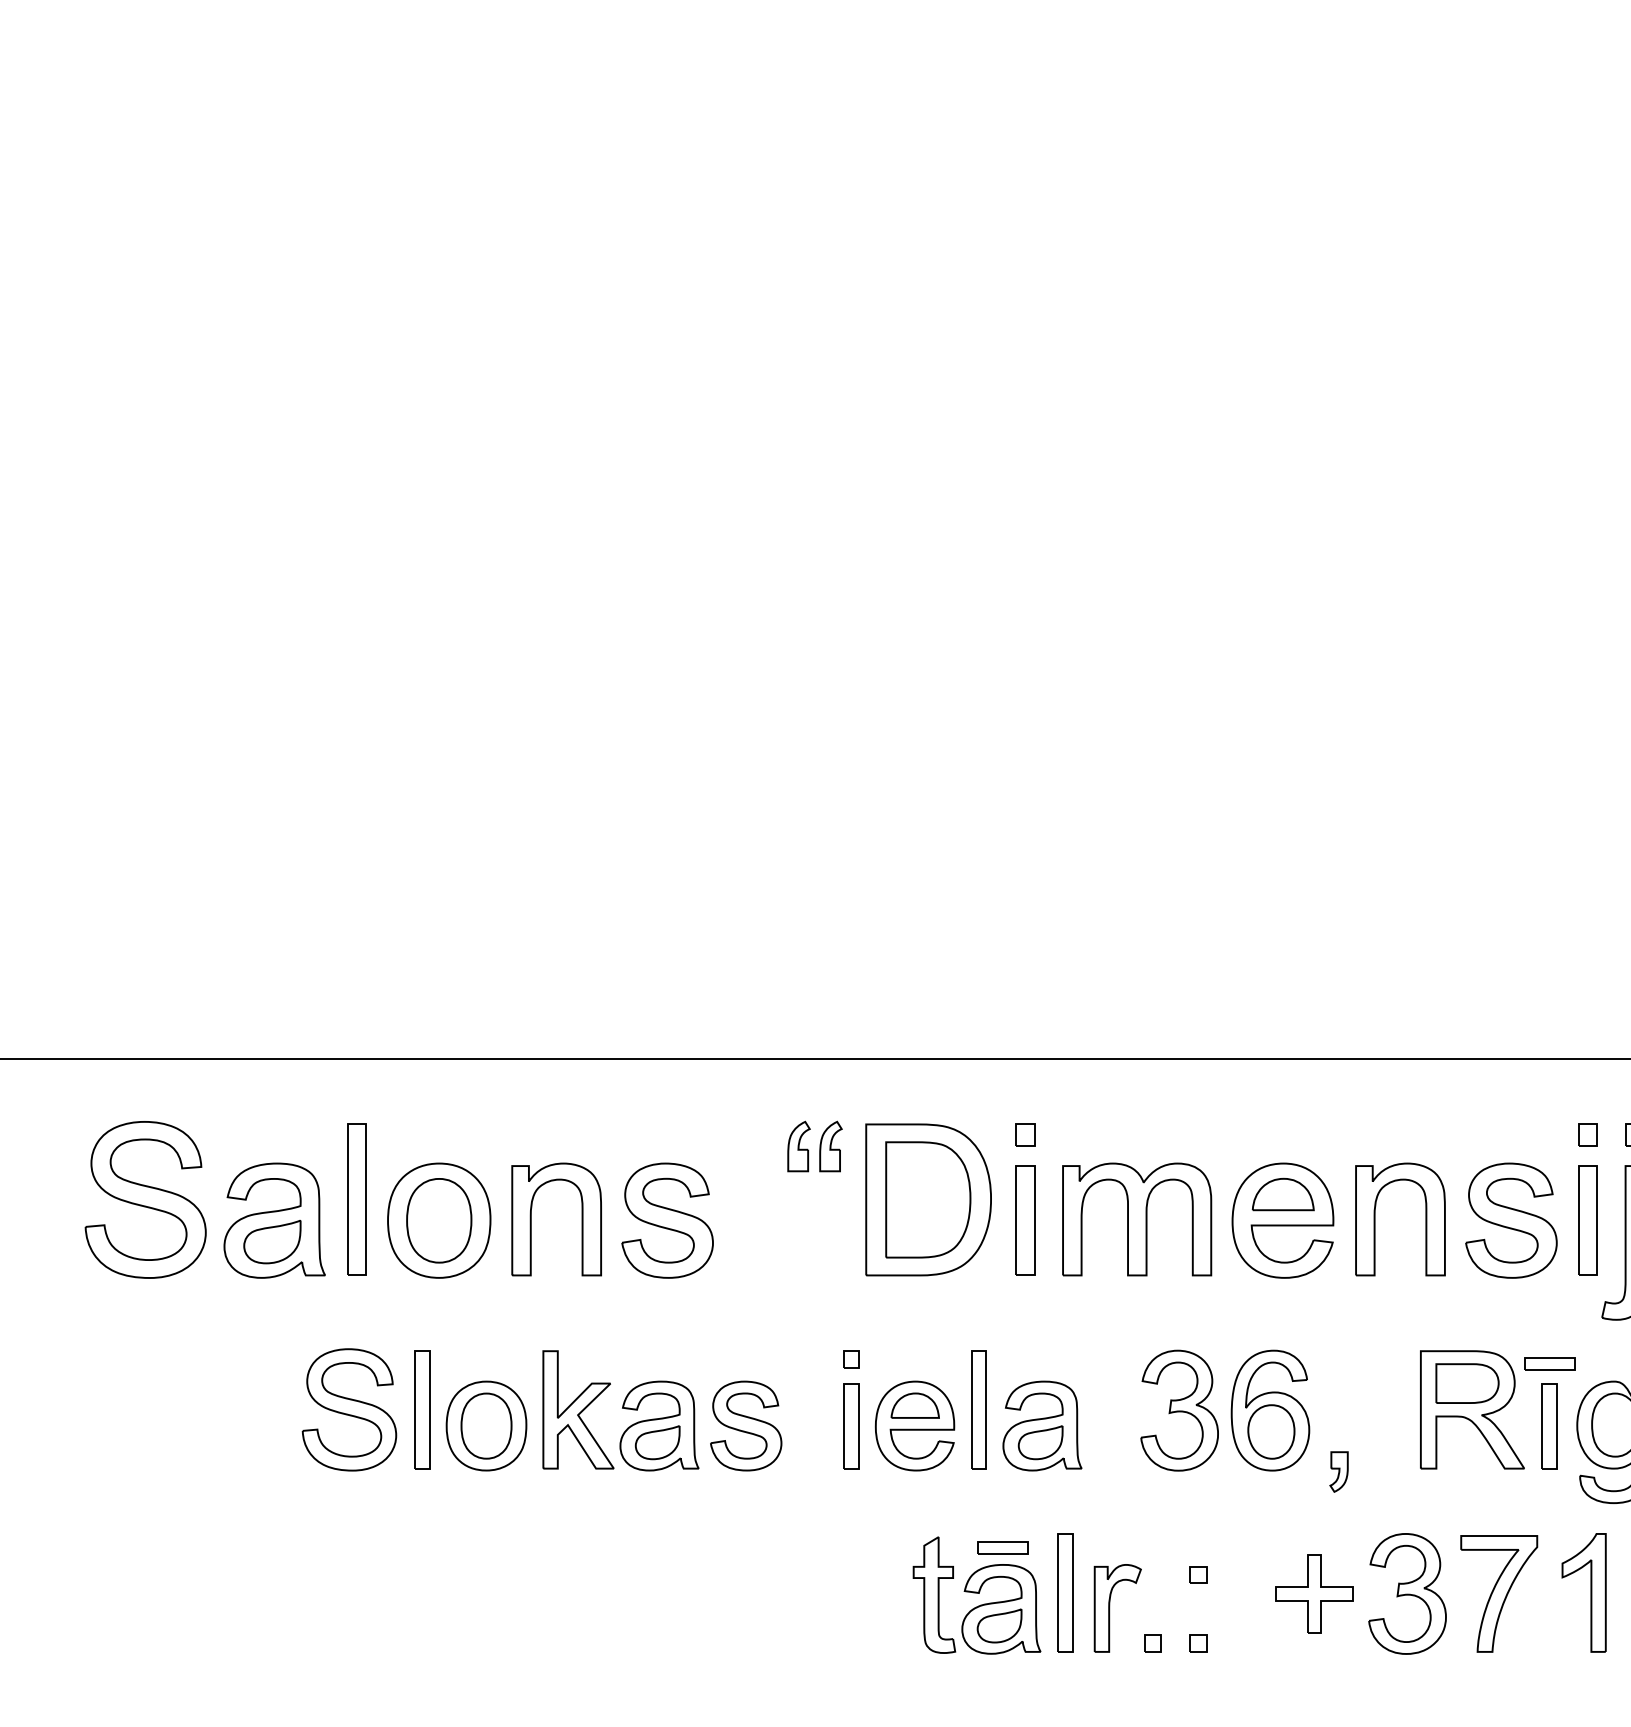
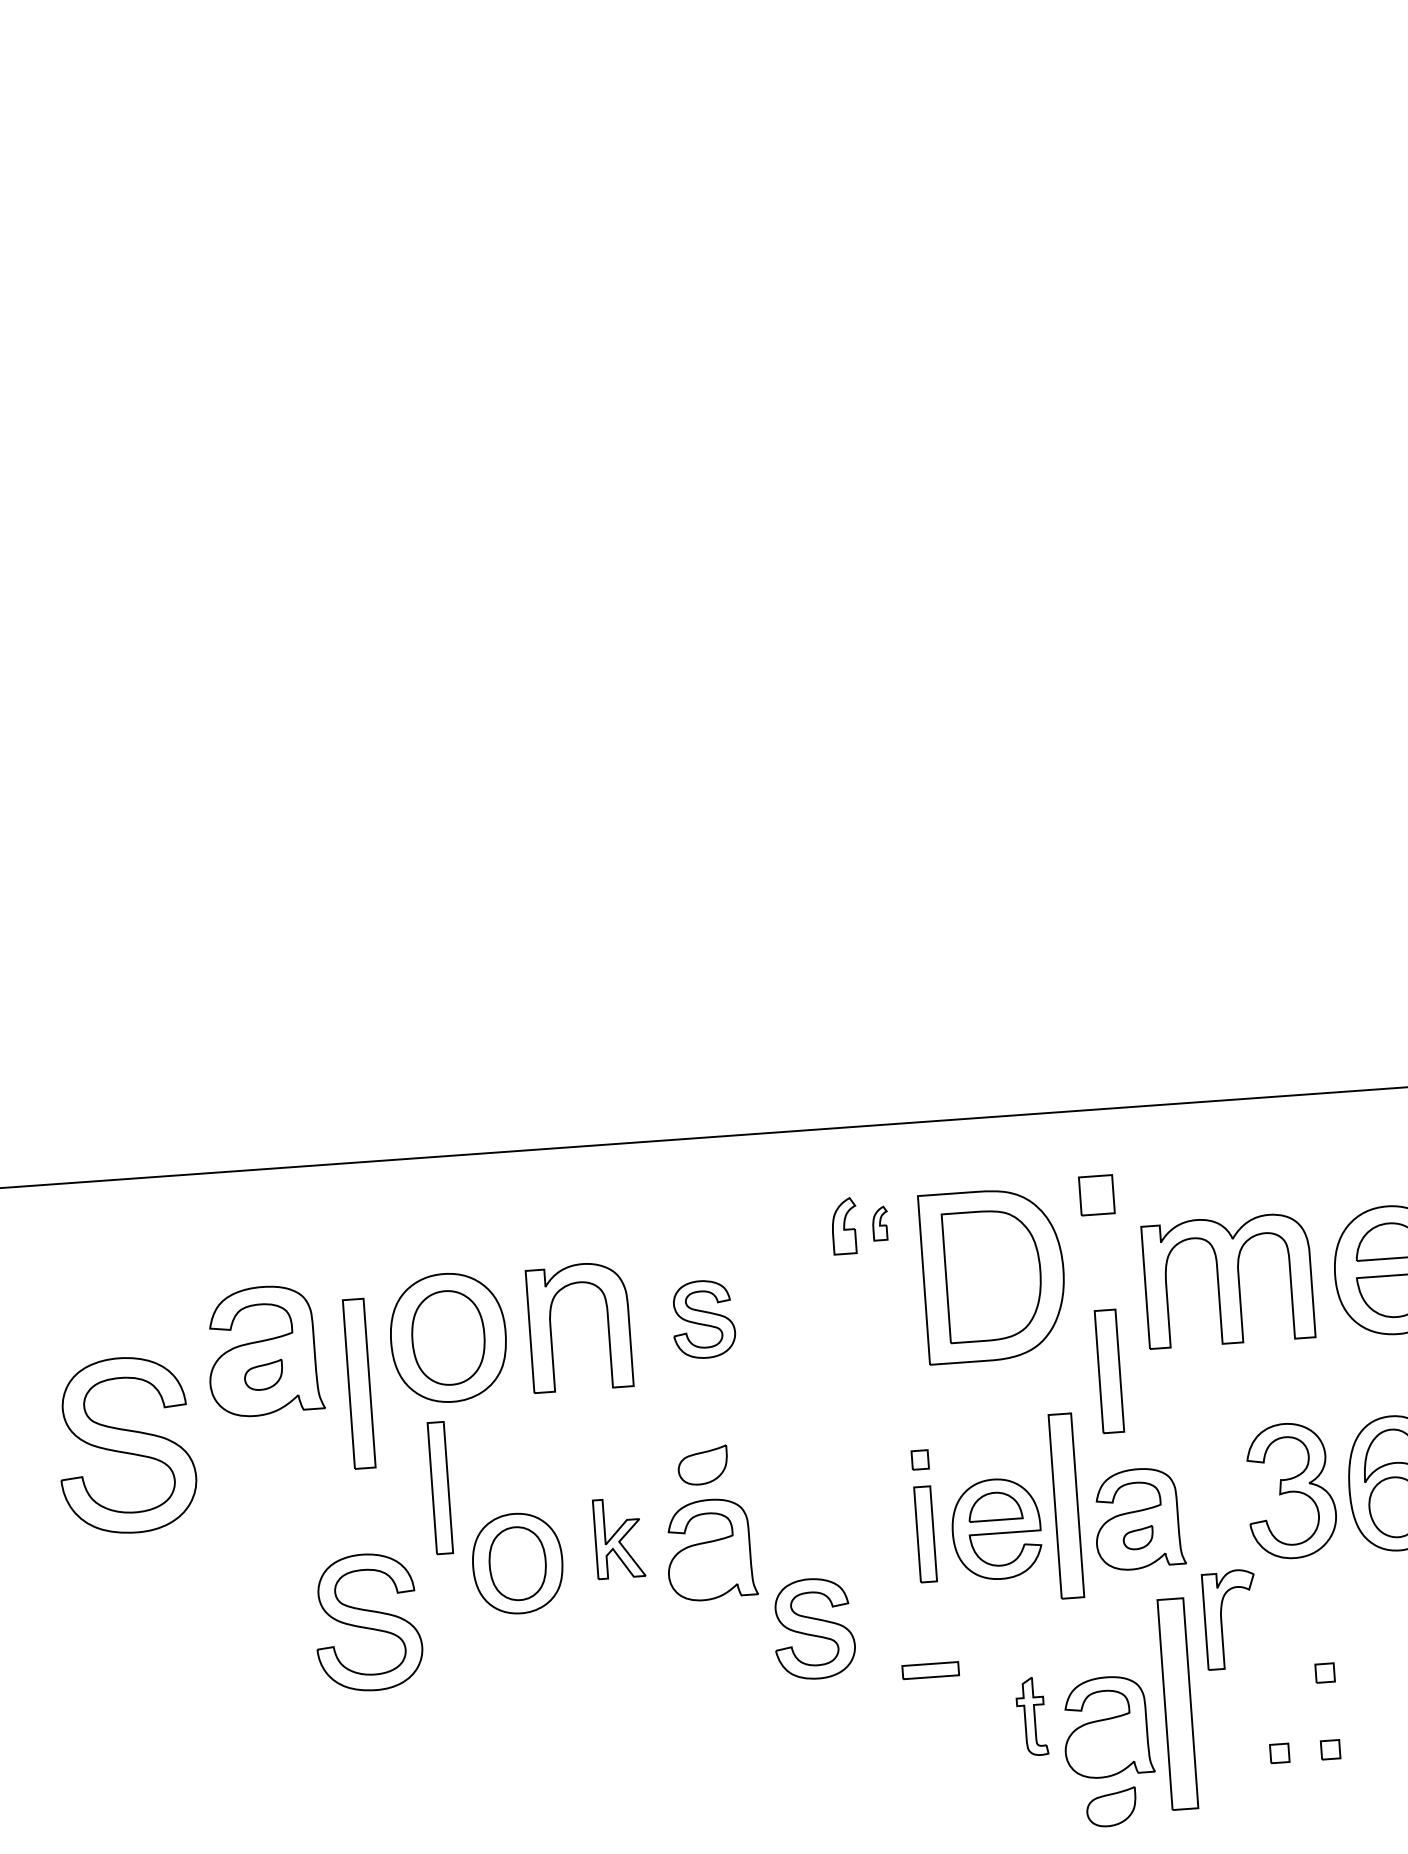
part: (1025, 1134) -> (1096, 1194), size x1.6
part: (830, 1146) -> (879, 1223), size x0.6
part: (145, 1199) -> (126, 1445), moved
part: (356, 1199) -> (358, 1383), moved
part: (667, 1220) -> (703, 1319), size x0.6
part: (1025, 1220) -> (1109, 1371), moved
part: (272, 1242) -> (263, 1375), size x0.6
part: (349, 1409) -> (367, 1622), moved
part: (422, 1409) -> (440, 1487), moved
part: (578, 1409) -> (619, 1537), size x0.6
part: (978, 1409) -> (1066, 1505), size x1.4
part: (746, 1425) -> (814, 1628), moved
part: (657, 1442) -> (702, 1465), moved
part: (1040, 1442) -> (1138, 1537), size x0.6
part: (1002, 1547) -> (929, 1670), moved
part: (1065, 1592) -> (1178, 1703), size x1.6
part: (934, 1594) -> (1031, 1715), size x0.6
part: (1110, 1608) -> (1222, 1620), moved
part: (999, 1625) -> (1111, 1806), moved

